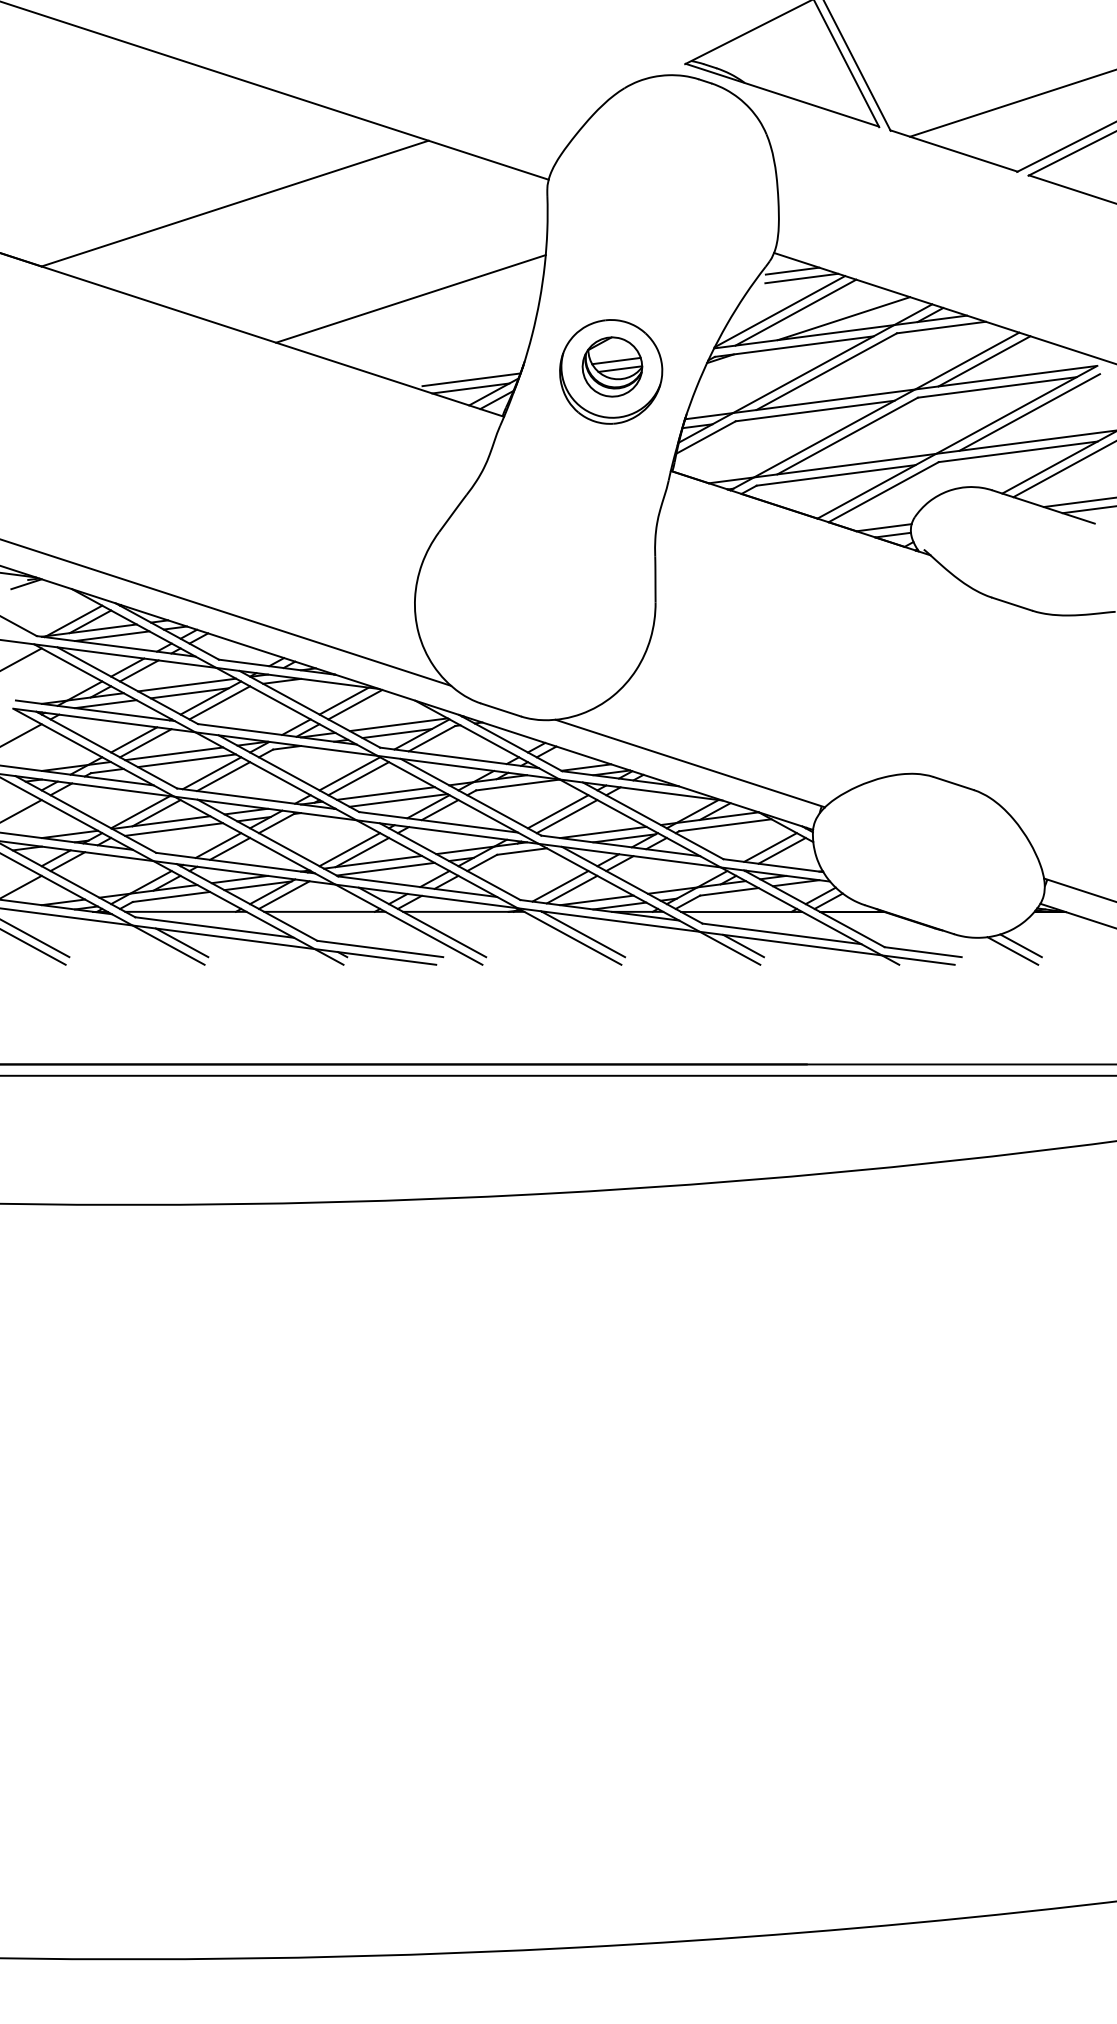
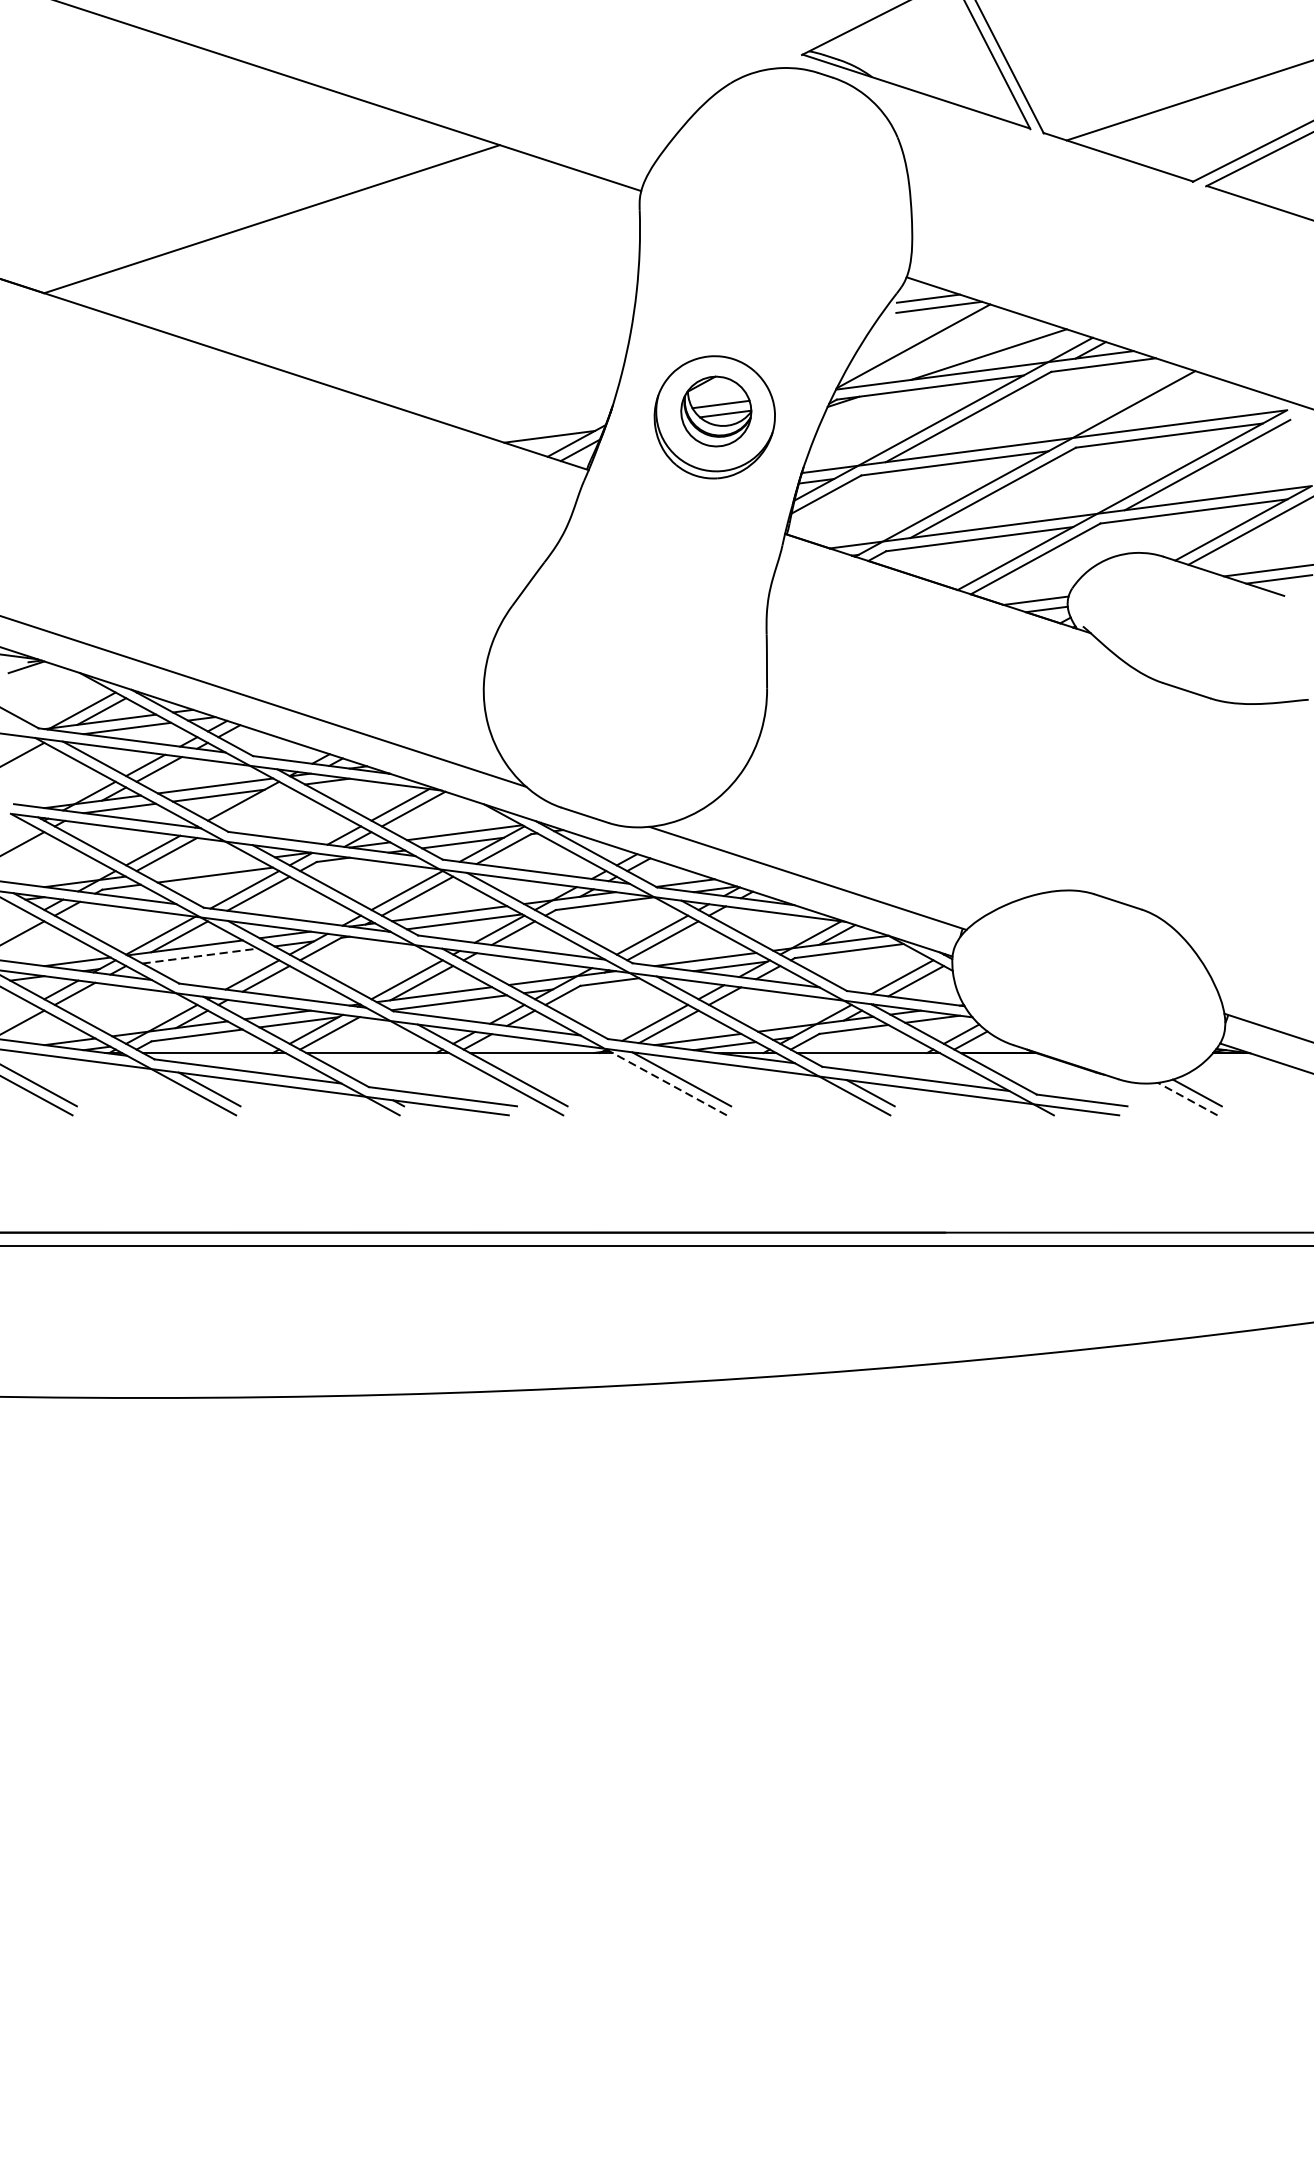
line: (410, 298) -> (478, 330), removed
line: (795, 312) -> (931, 347), removed
line: (984, 361) -> (1154, 405), removed
line: (471, 379) -> (550, 426), removed
line: (219, 702) -> (253, 806), removed
line: (174, 753) -> (200, 866), removed
line: (174, 829) -> (200, 956), solid -> dashed
line: (569, 936) -> (665, 1082), solid -> dashed
line: (1012, 951) -> (1187, 1099), solid -> dashed

